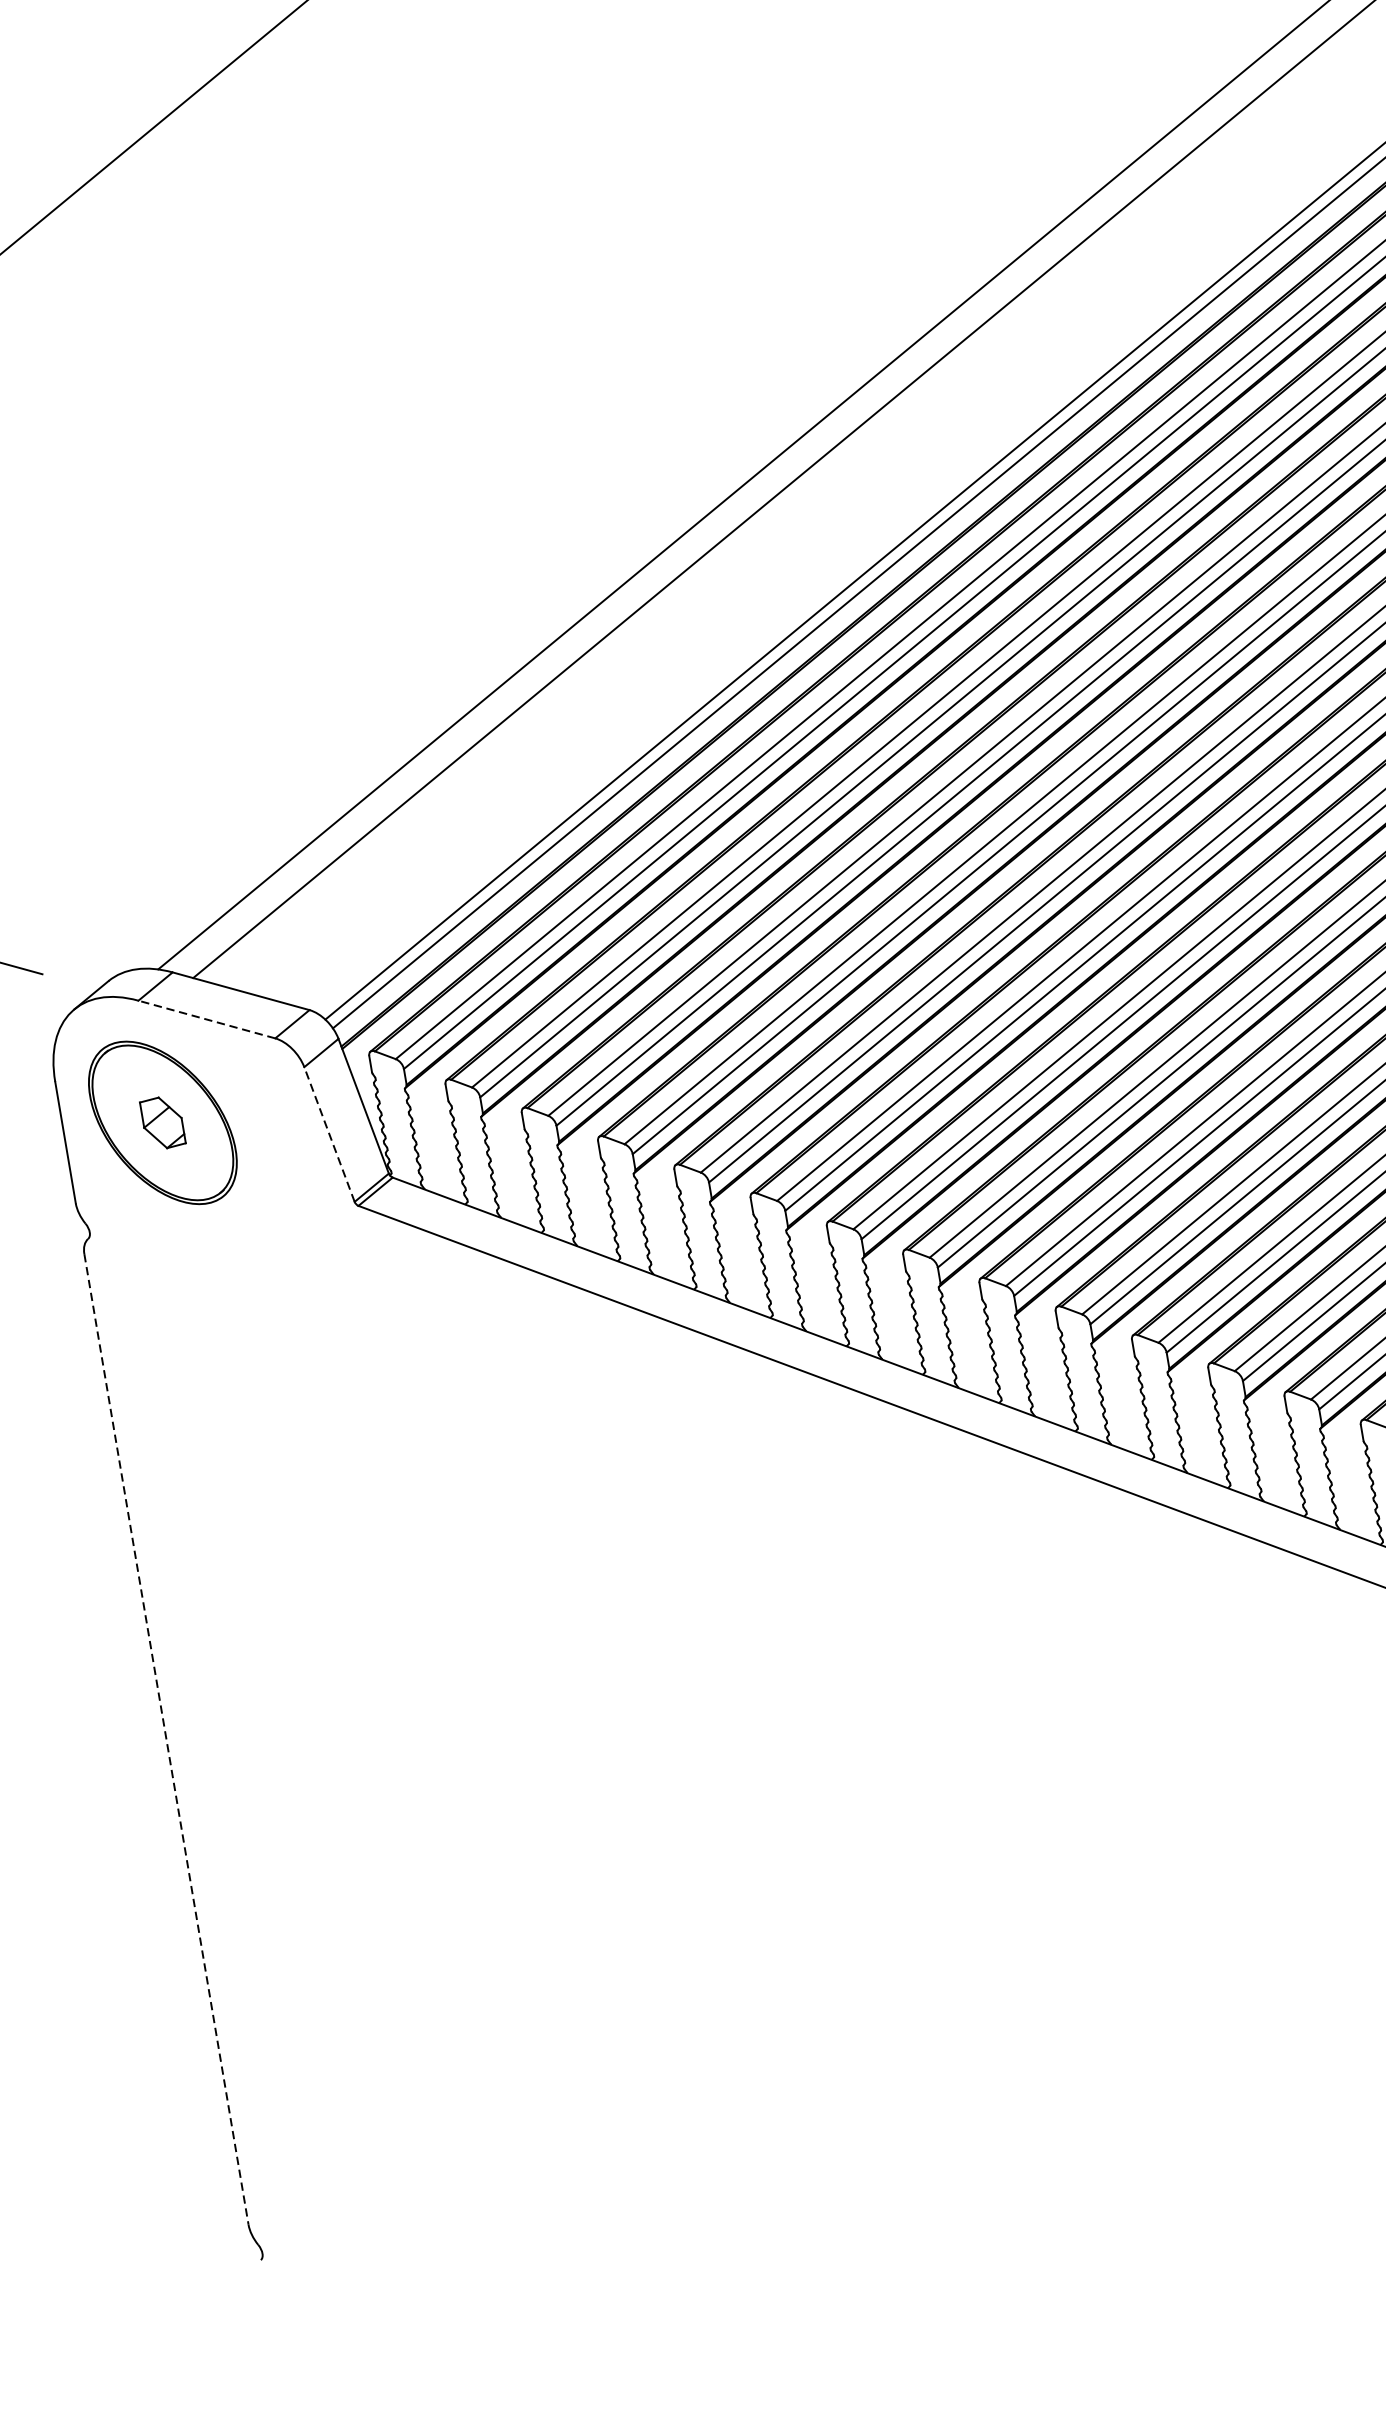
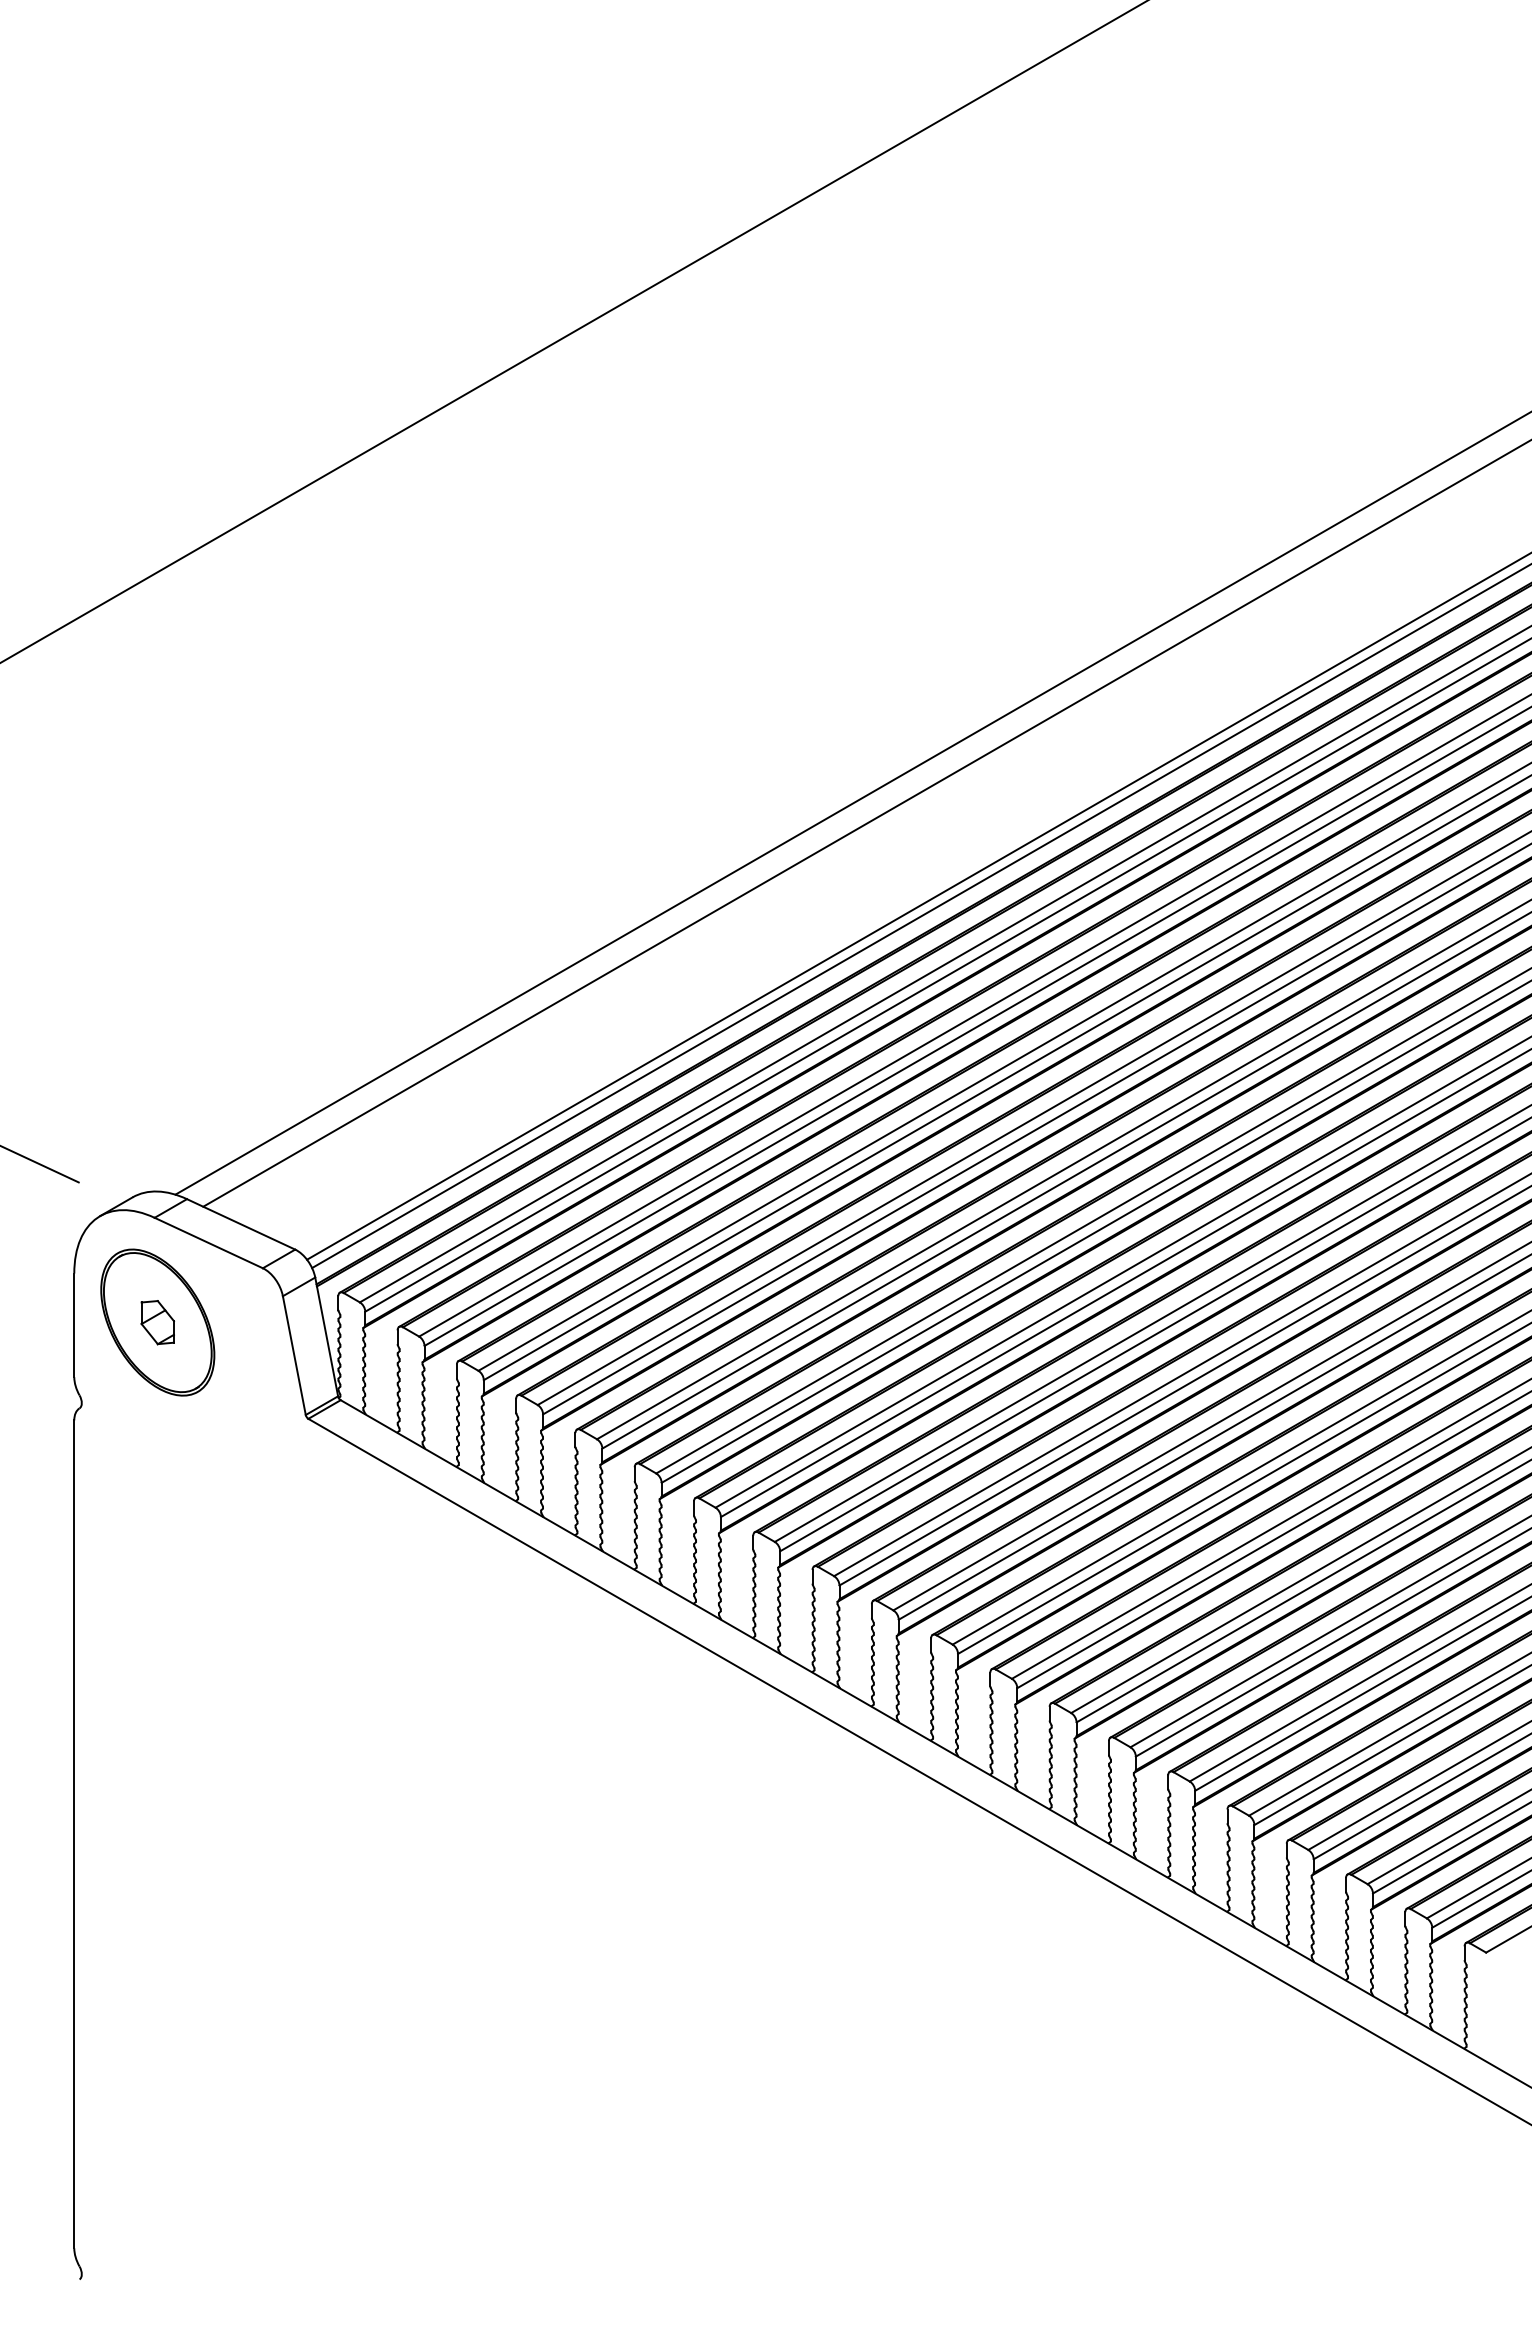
line: (206, 1020) -> (208, 1243), dashed -> solid
line: (329, 1134) -> (294, 1355), dashed -> solid
line: (166, 1739) -> (74, 1834), dashed -> solid

